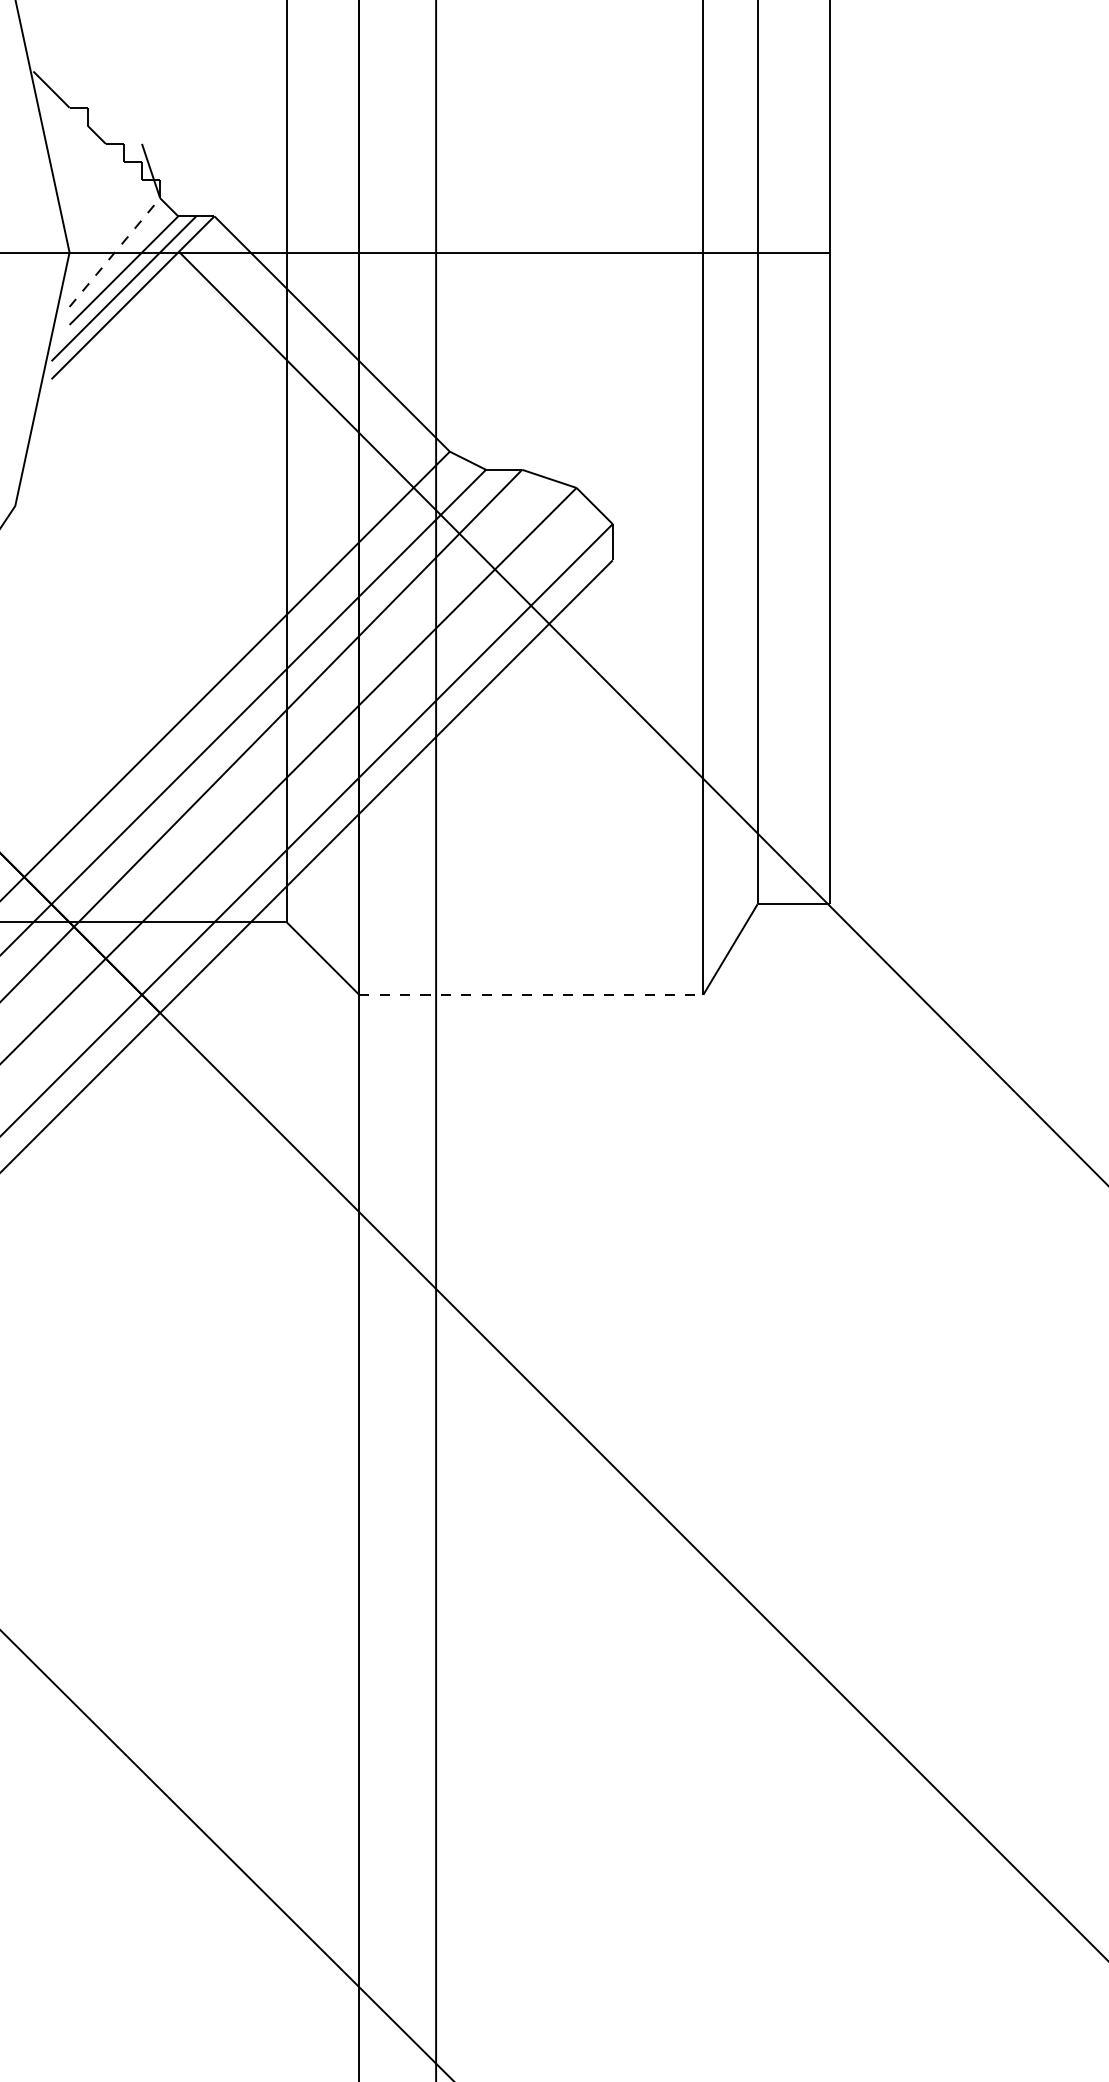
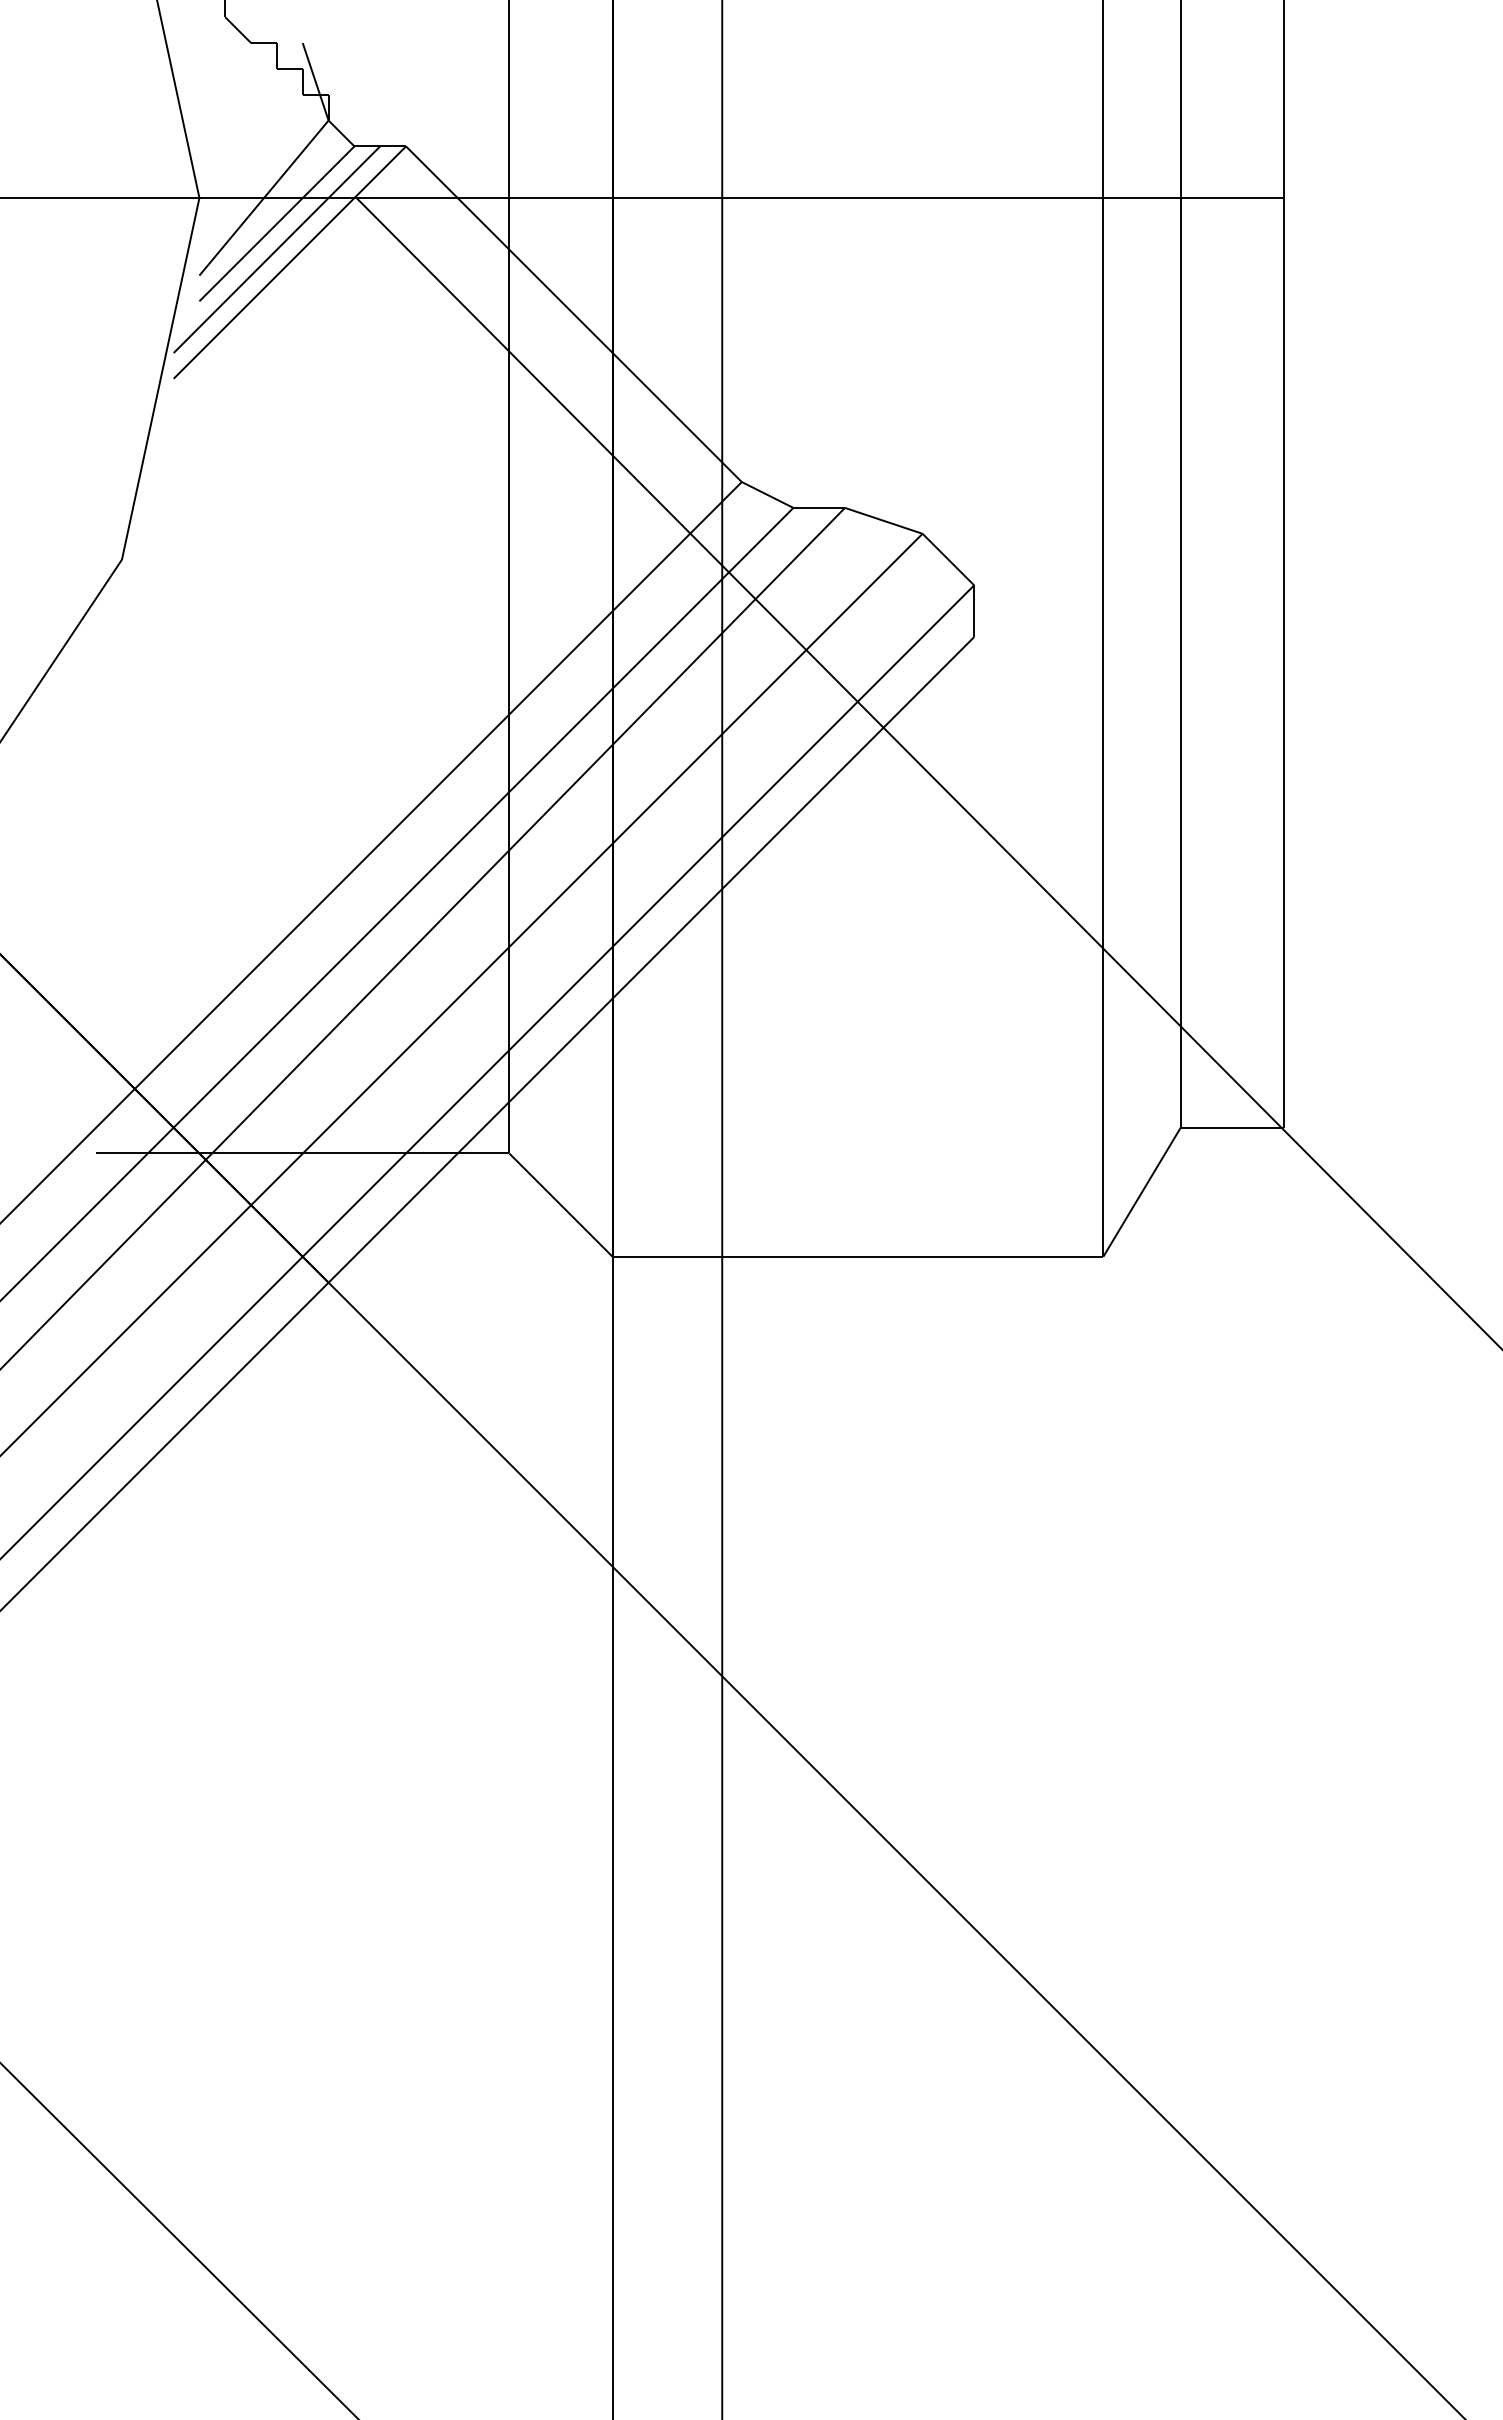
line: (114, 252) -> (263, 197), dashed -> solid
line: (531, 994) -> (858, 1256), dashed -> solid

